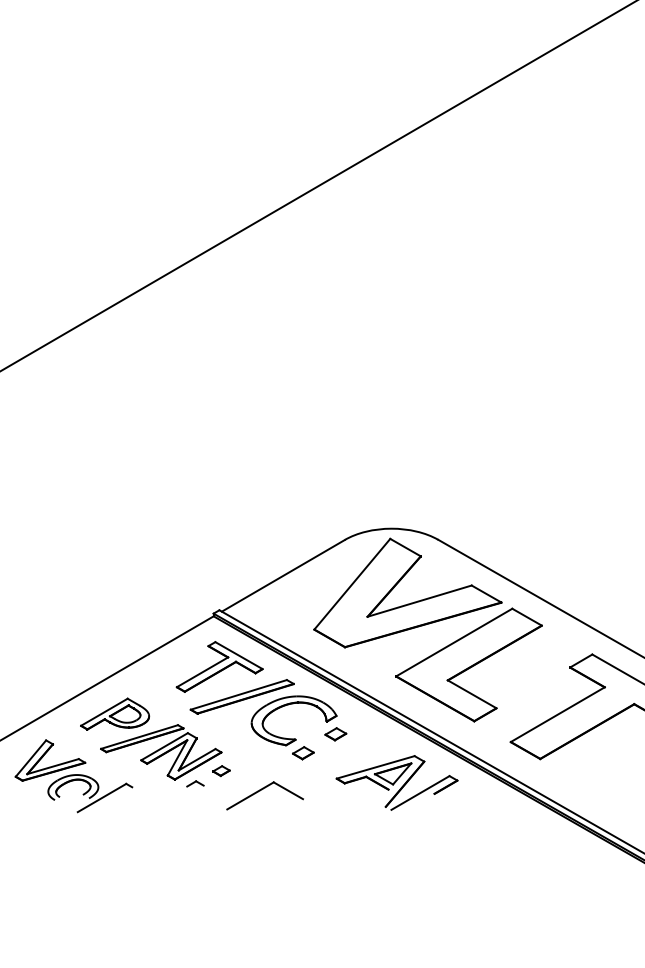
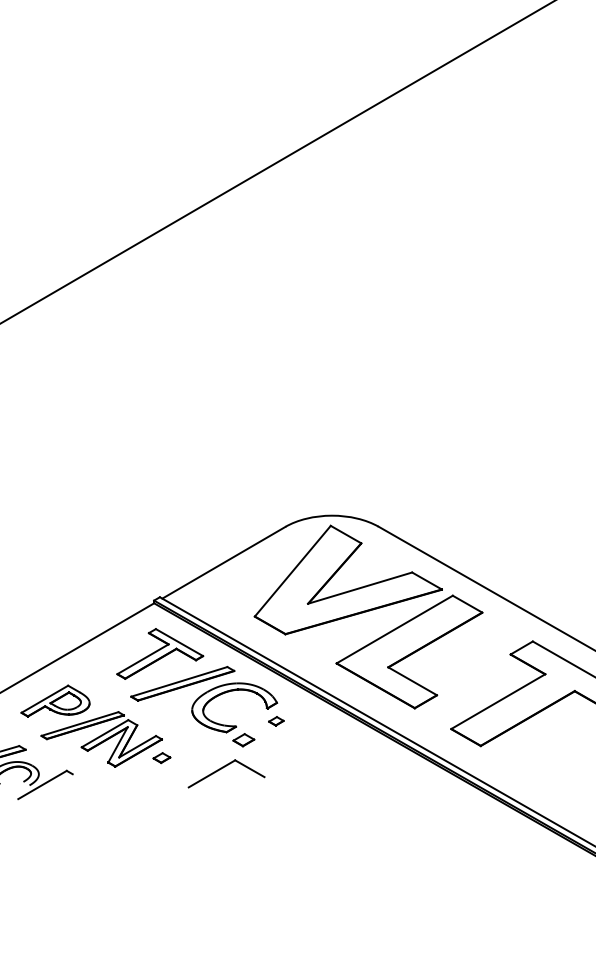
part: (335, 734) -> (275, 721), size x0.7
part: (396, 782) -> (336, 769), removed
part: (195, 783) -> (135, 770), removed
part: (264, 795) -> (225, 773), moved

